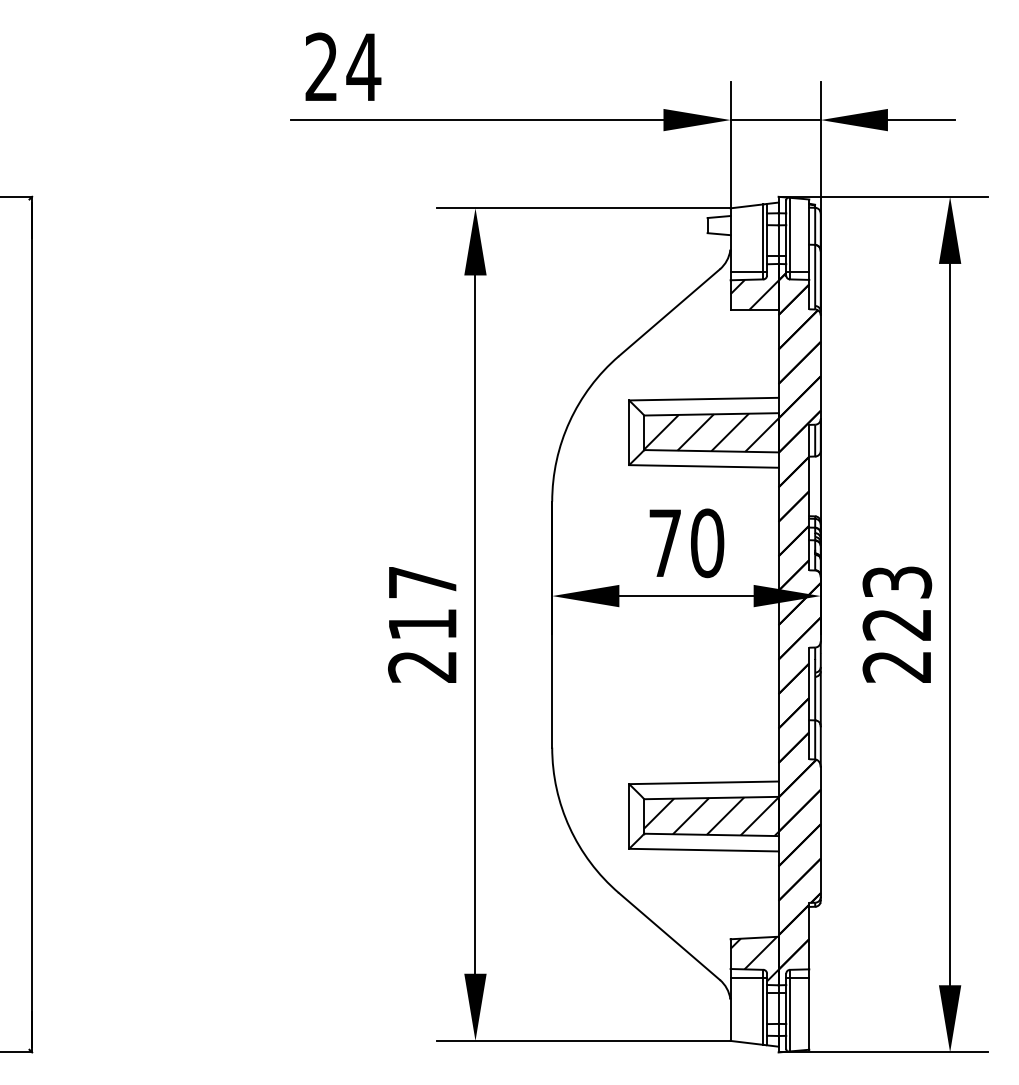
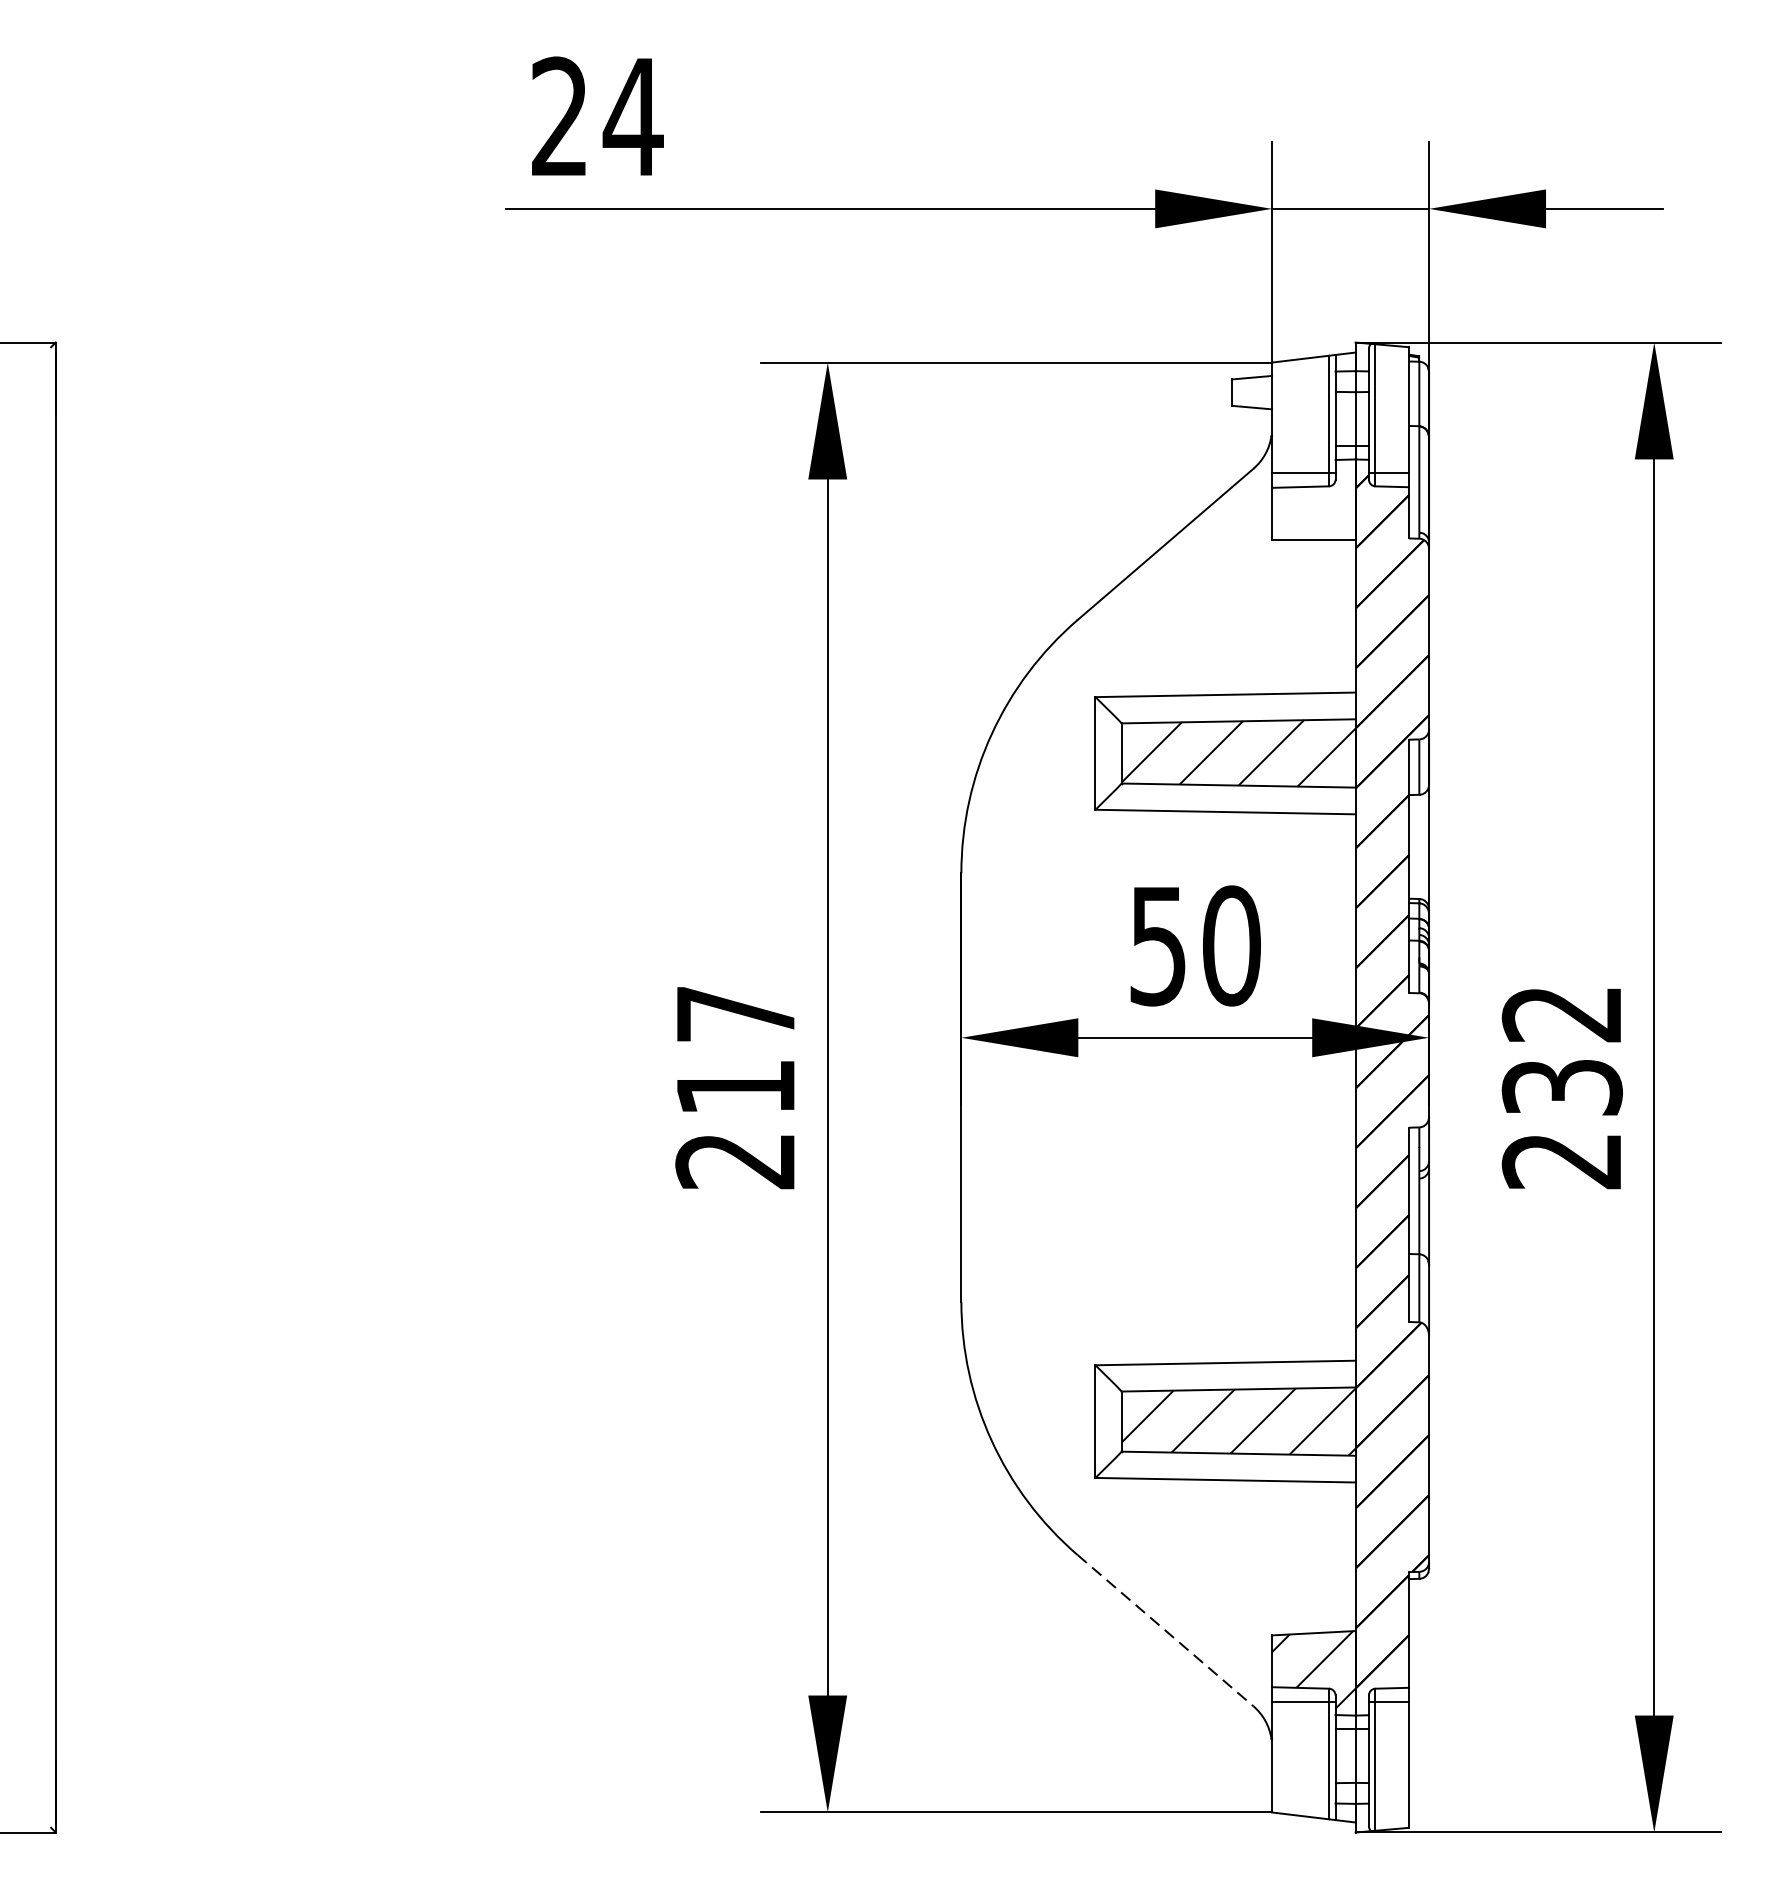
hatch: (754, 294) -> (1313, 512), removed
text: (664, 543) -> (1156, 946), 70 -> 50
text: (897, 603) -> (1562, 1050), 223 -> 232
line: (669, 936) -> (1165, 1630), solid -> dashed

